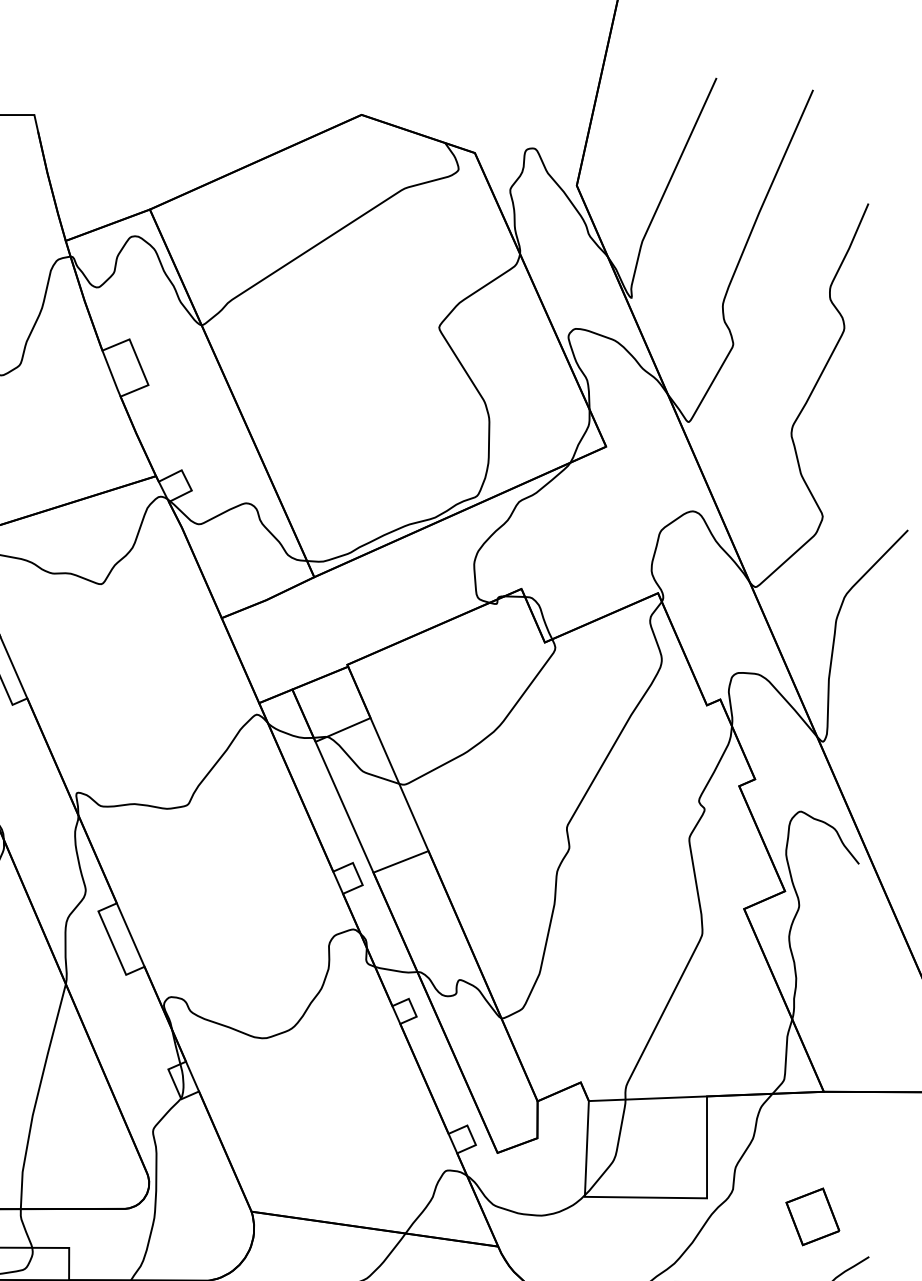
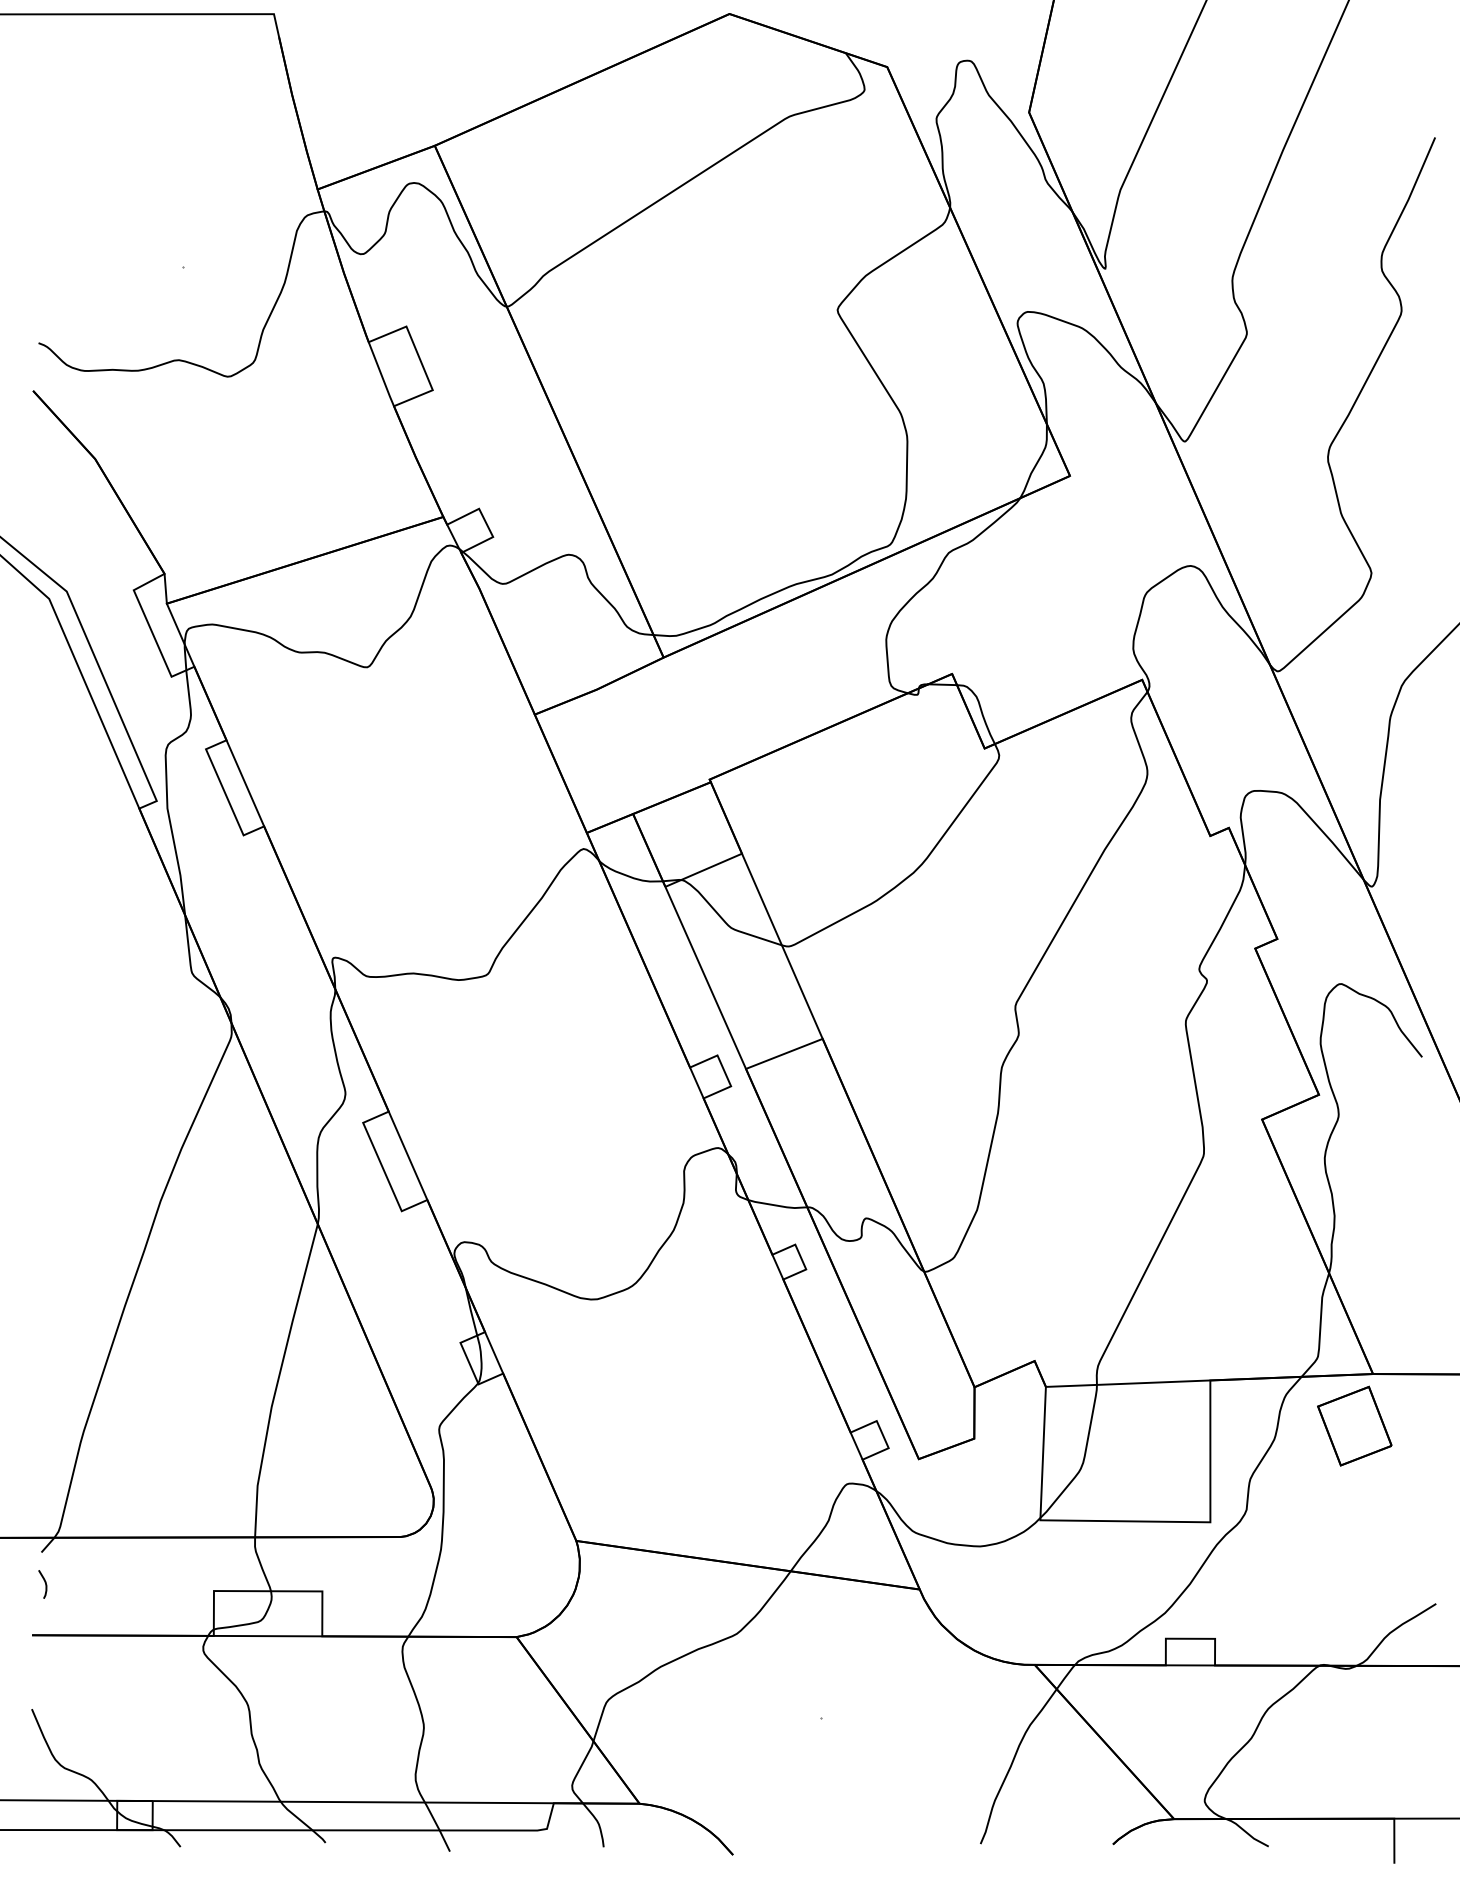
part: (812, 1216) -> (1354, 1425), moved

